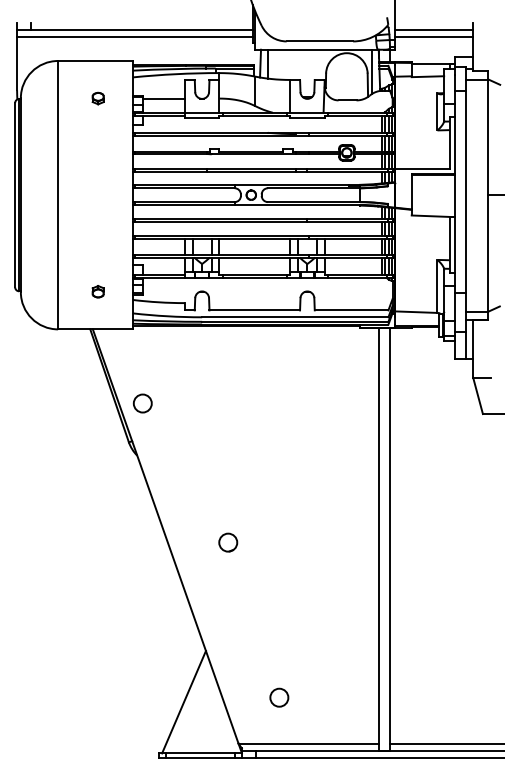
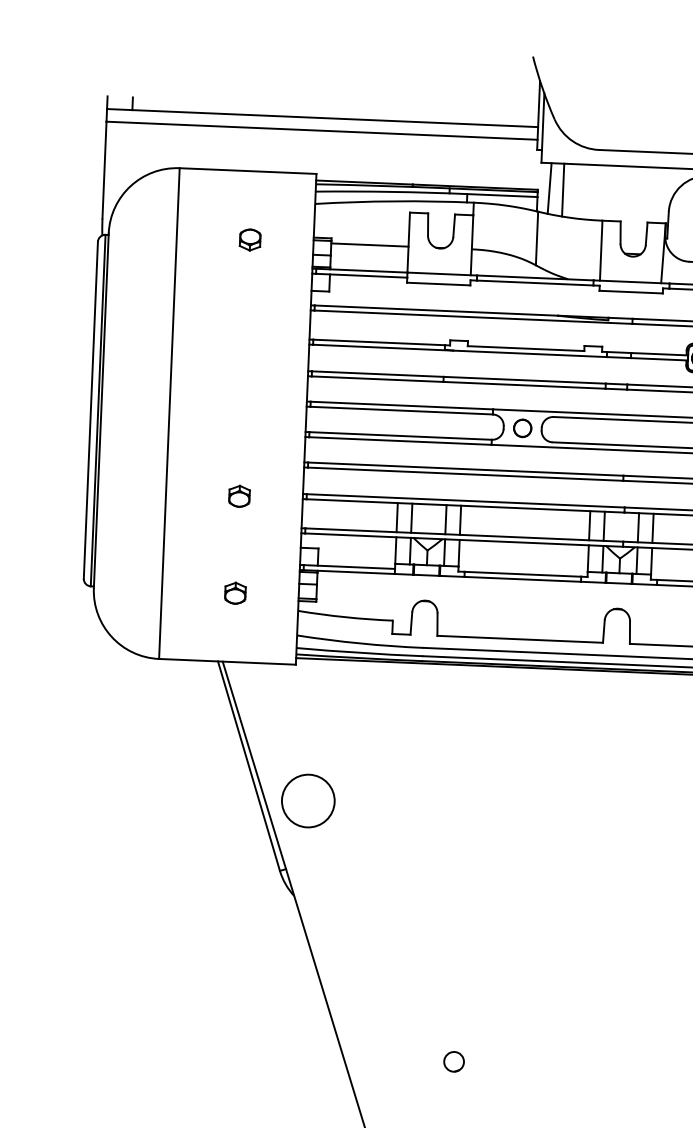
part: (97, 238) -> (238, 495), added
circle: (142, 403) -> (307, 800), size x1.6
circle: (228, 542) -> (454, 1061), size x0.6

